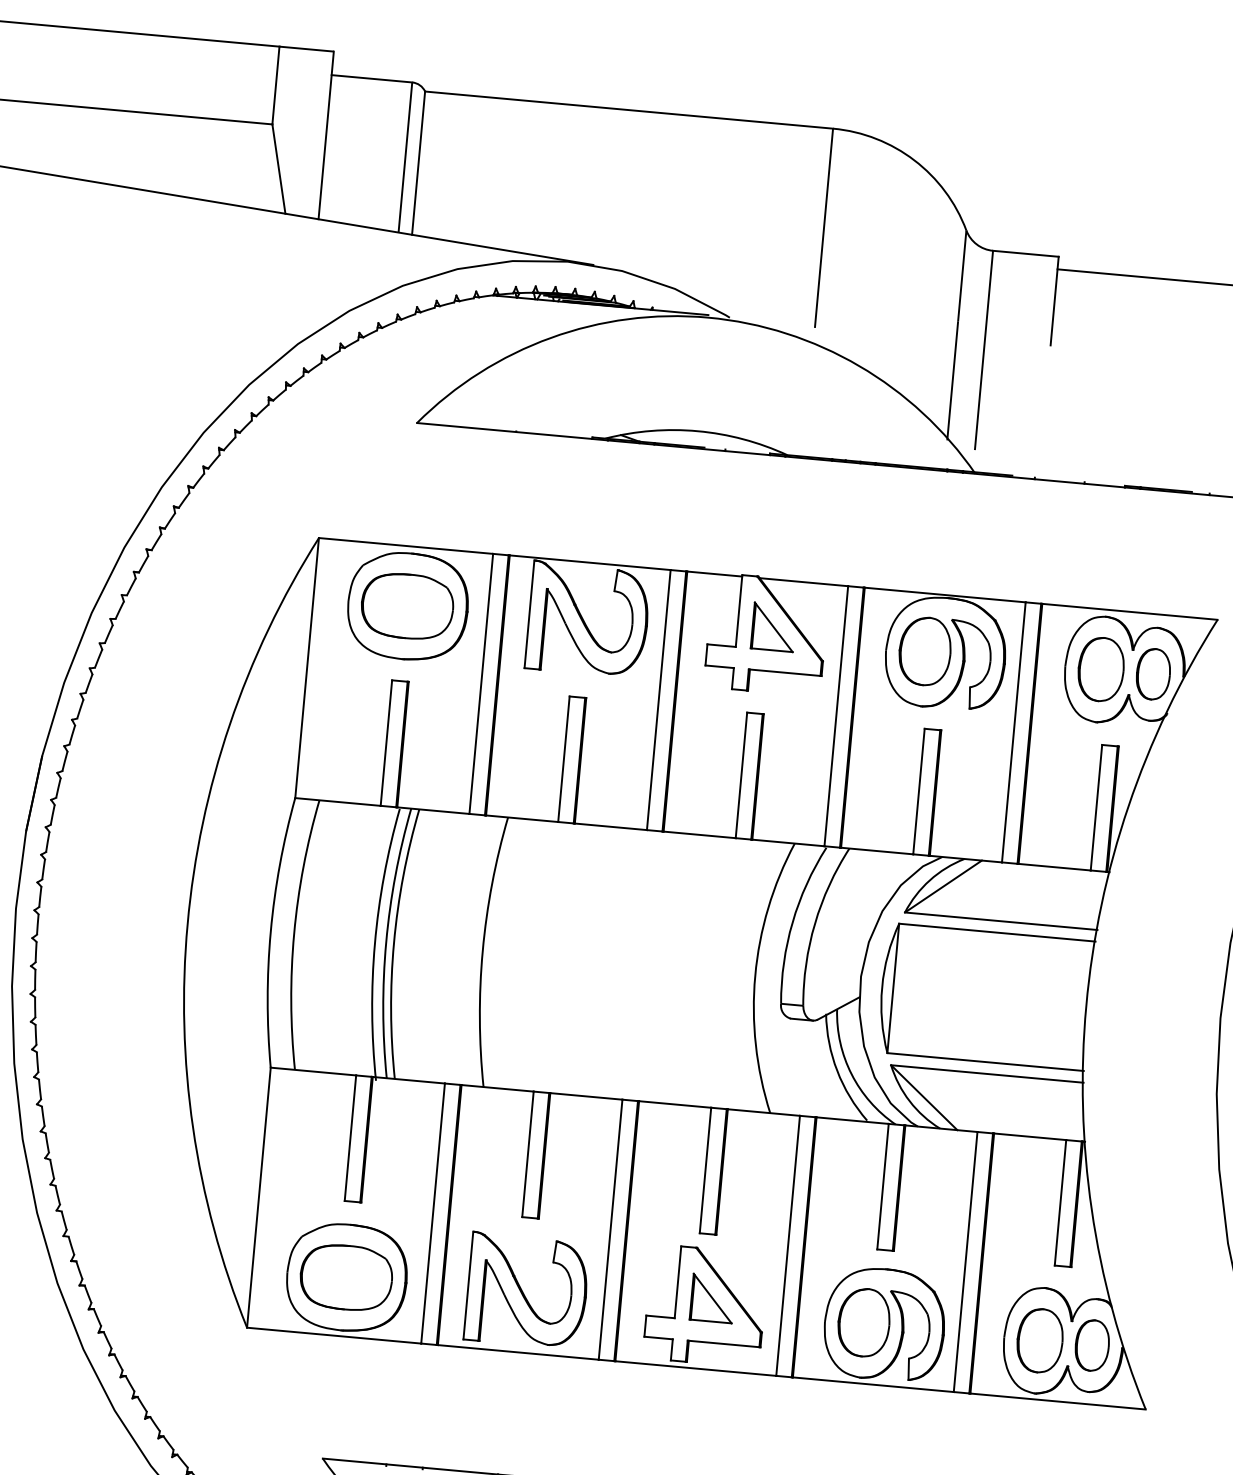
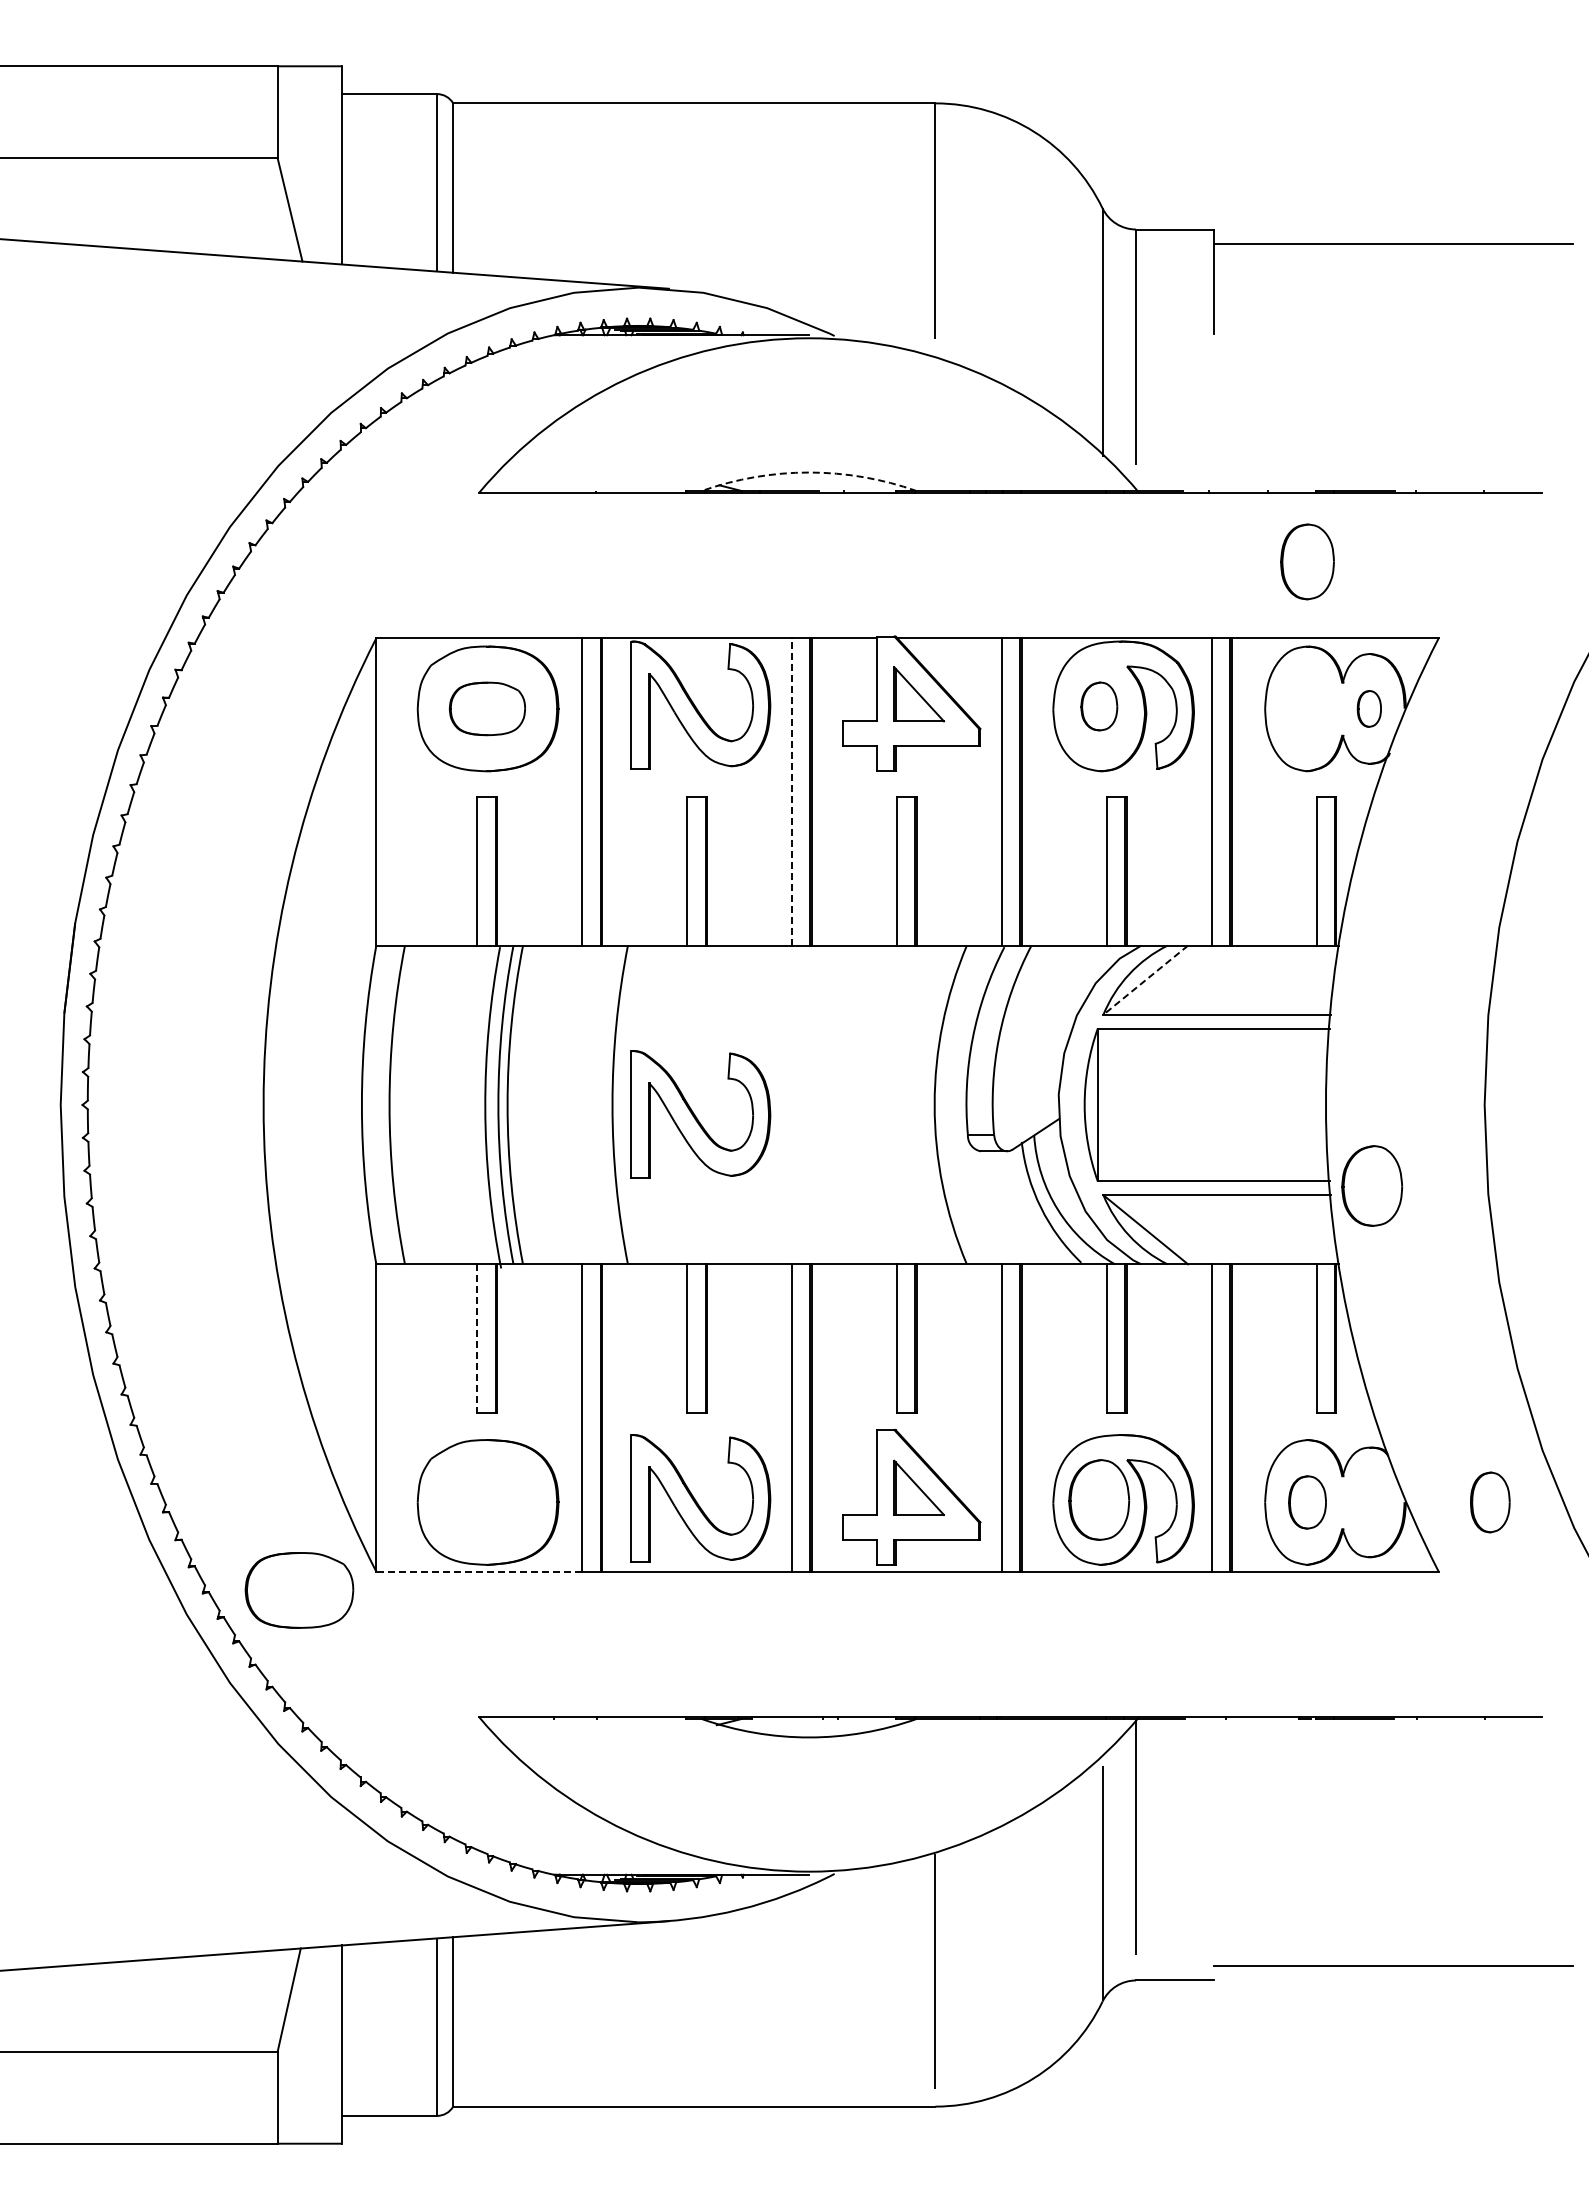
arc: (698, 431) -> (809, 472), solid -> dashed
part: (407, 606) -> (487, 708), size x0.7
part: (925, 651) -> (1099, 706), size x0.6
part: (1101, 669) -> (1307, 561), moved
part: (1153, 673) -> (1369, 708), size x0.6
line: (659, 699) -> (792, 791), solid -> dashed
line: (943, 886) -> (1145, 980), solid -> dashed
part: (556, 965) -> (700, 1114), added
part: (1119, 1077) -> (1372, 1185), added
line: (350, 1139) -> (477, 1339), solid -> dashed
part: (346, 1277) -> (299, 1590), moved
line: (334, 1335) -> (479, 1571), solid -> dashed
part: (1040, 1340) -> (1307, 1502), size x0.7
part: (1092, 1345) -> (1490, 1502), moved

